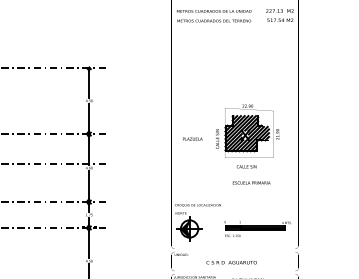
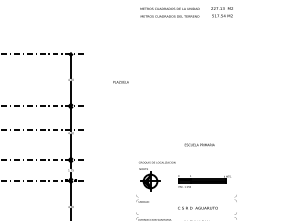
part: (247, 135) -> (196, 107), removed
text: (192, 139) -> (120, 82), moved
text: (231, 261) -> (197, 207), moved

